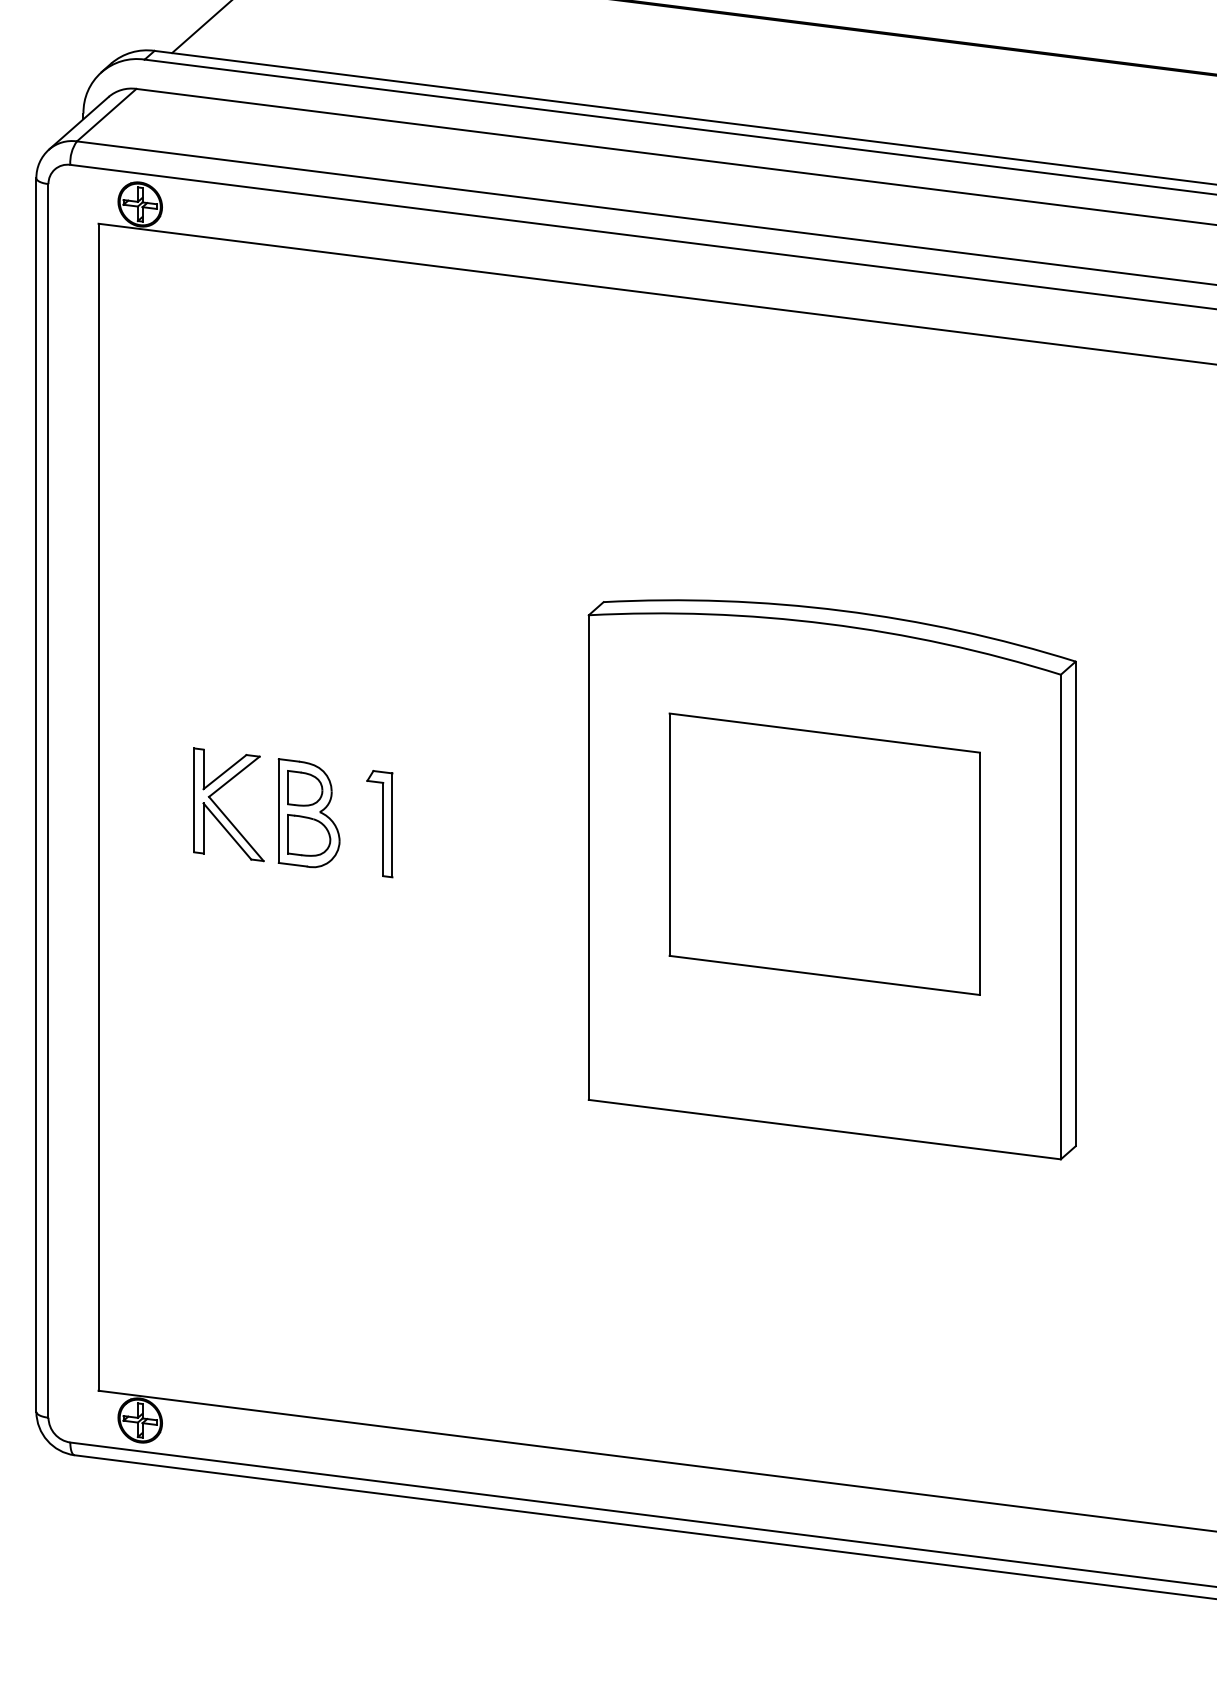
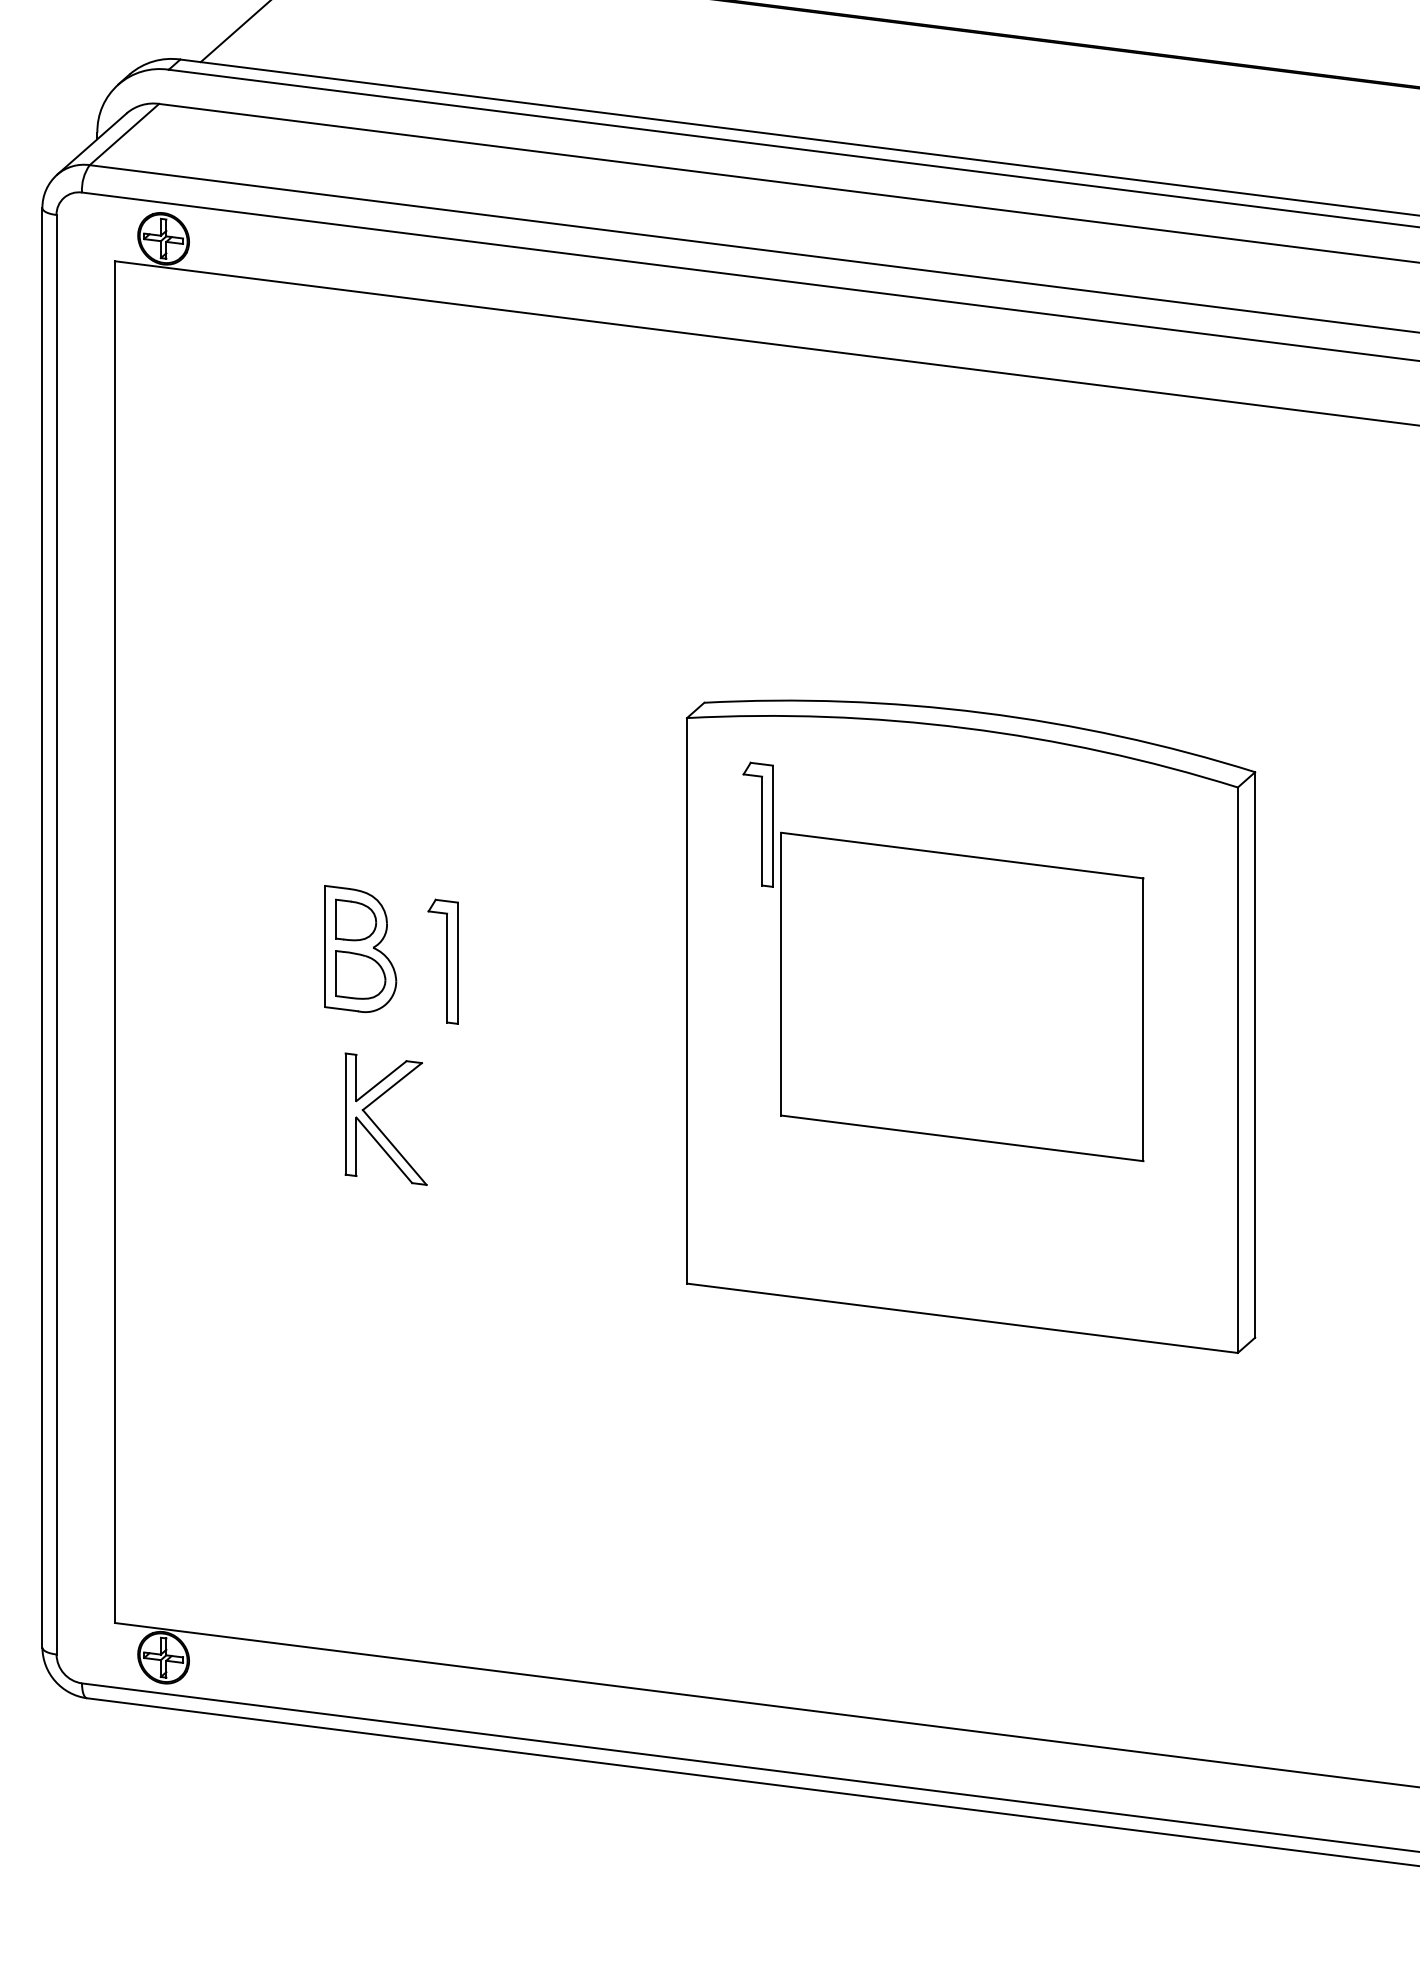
part: (649, 706) -> (757, 824), added
part: (221, 810) -> (377, 1125), moved

